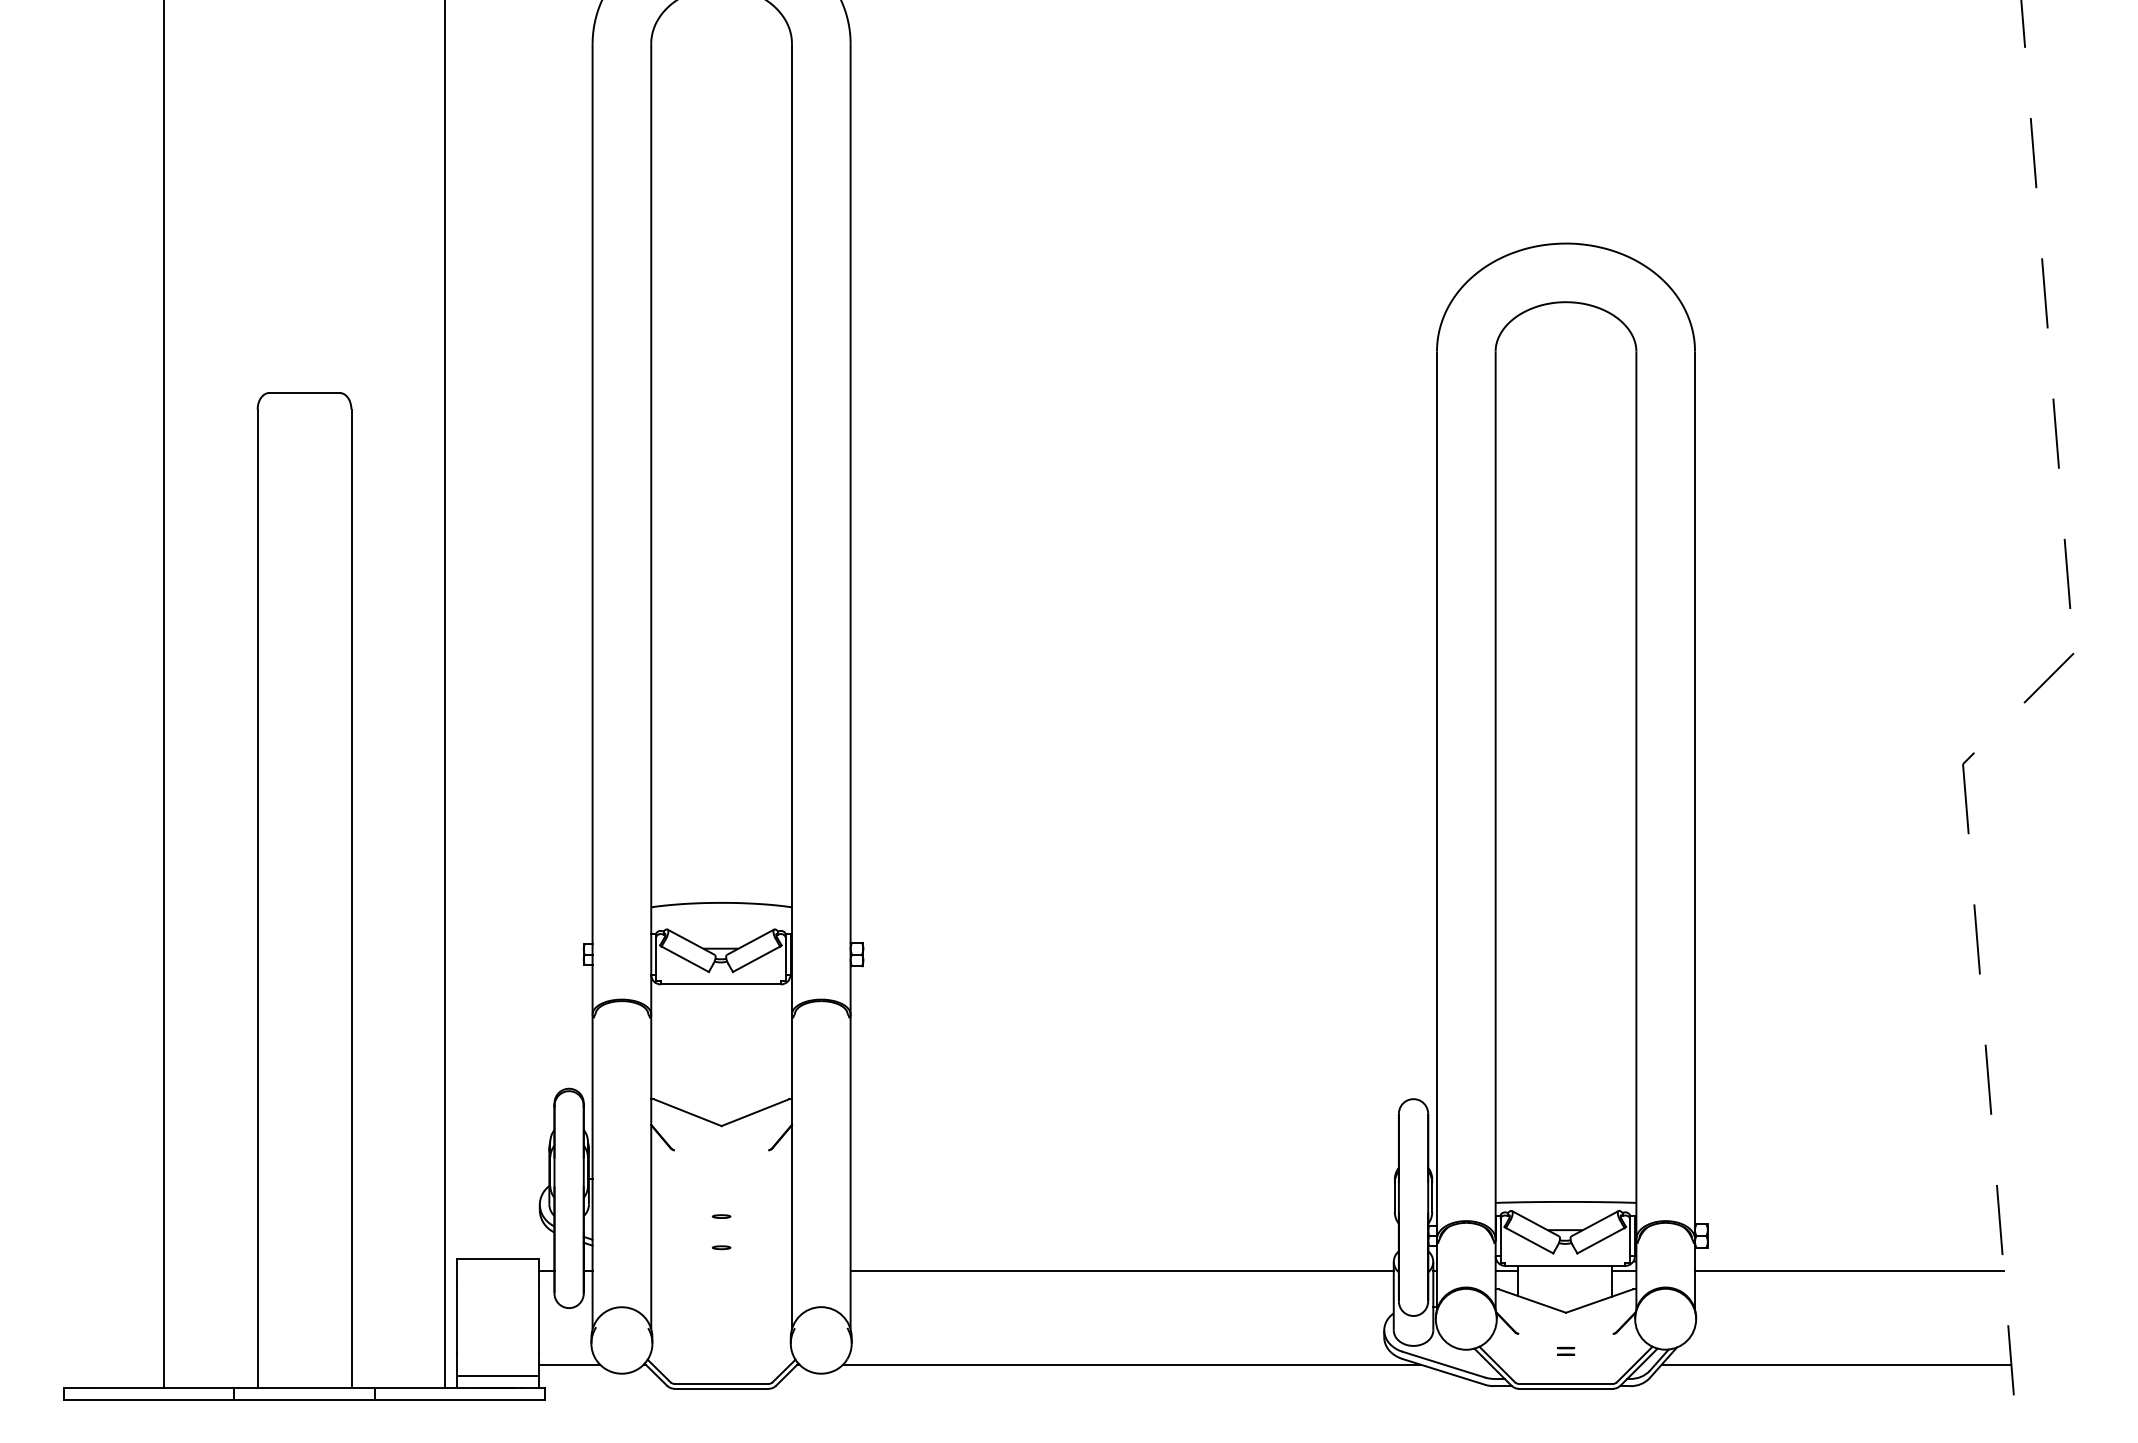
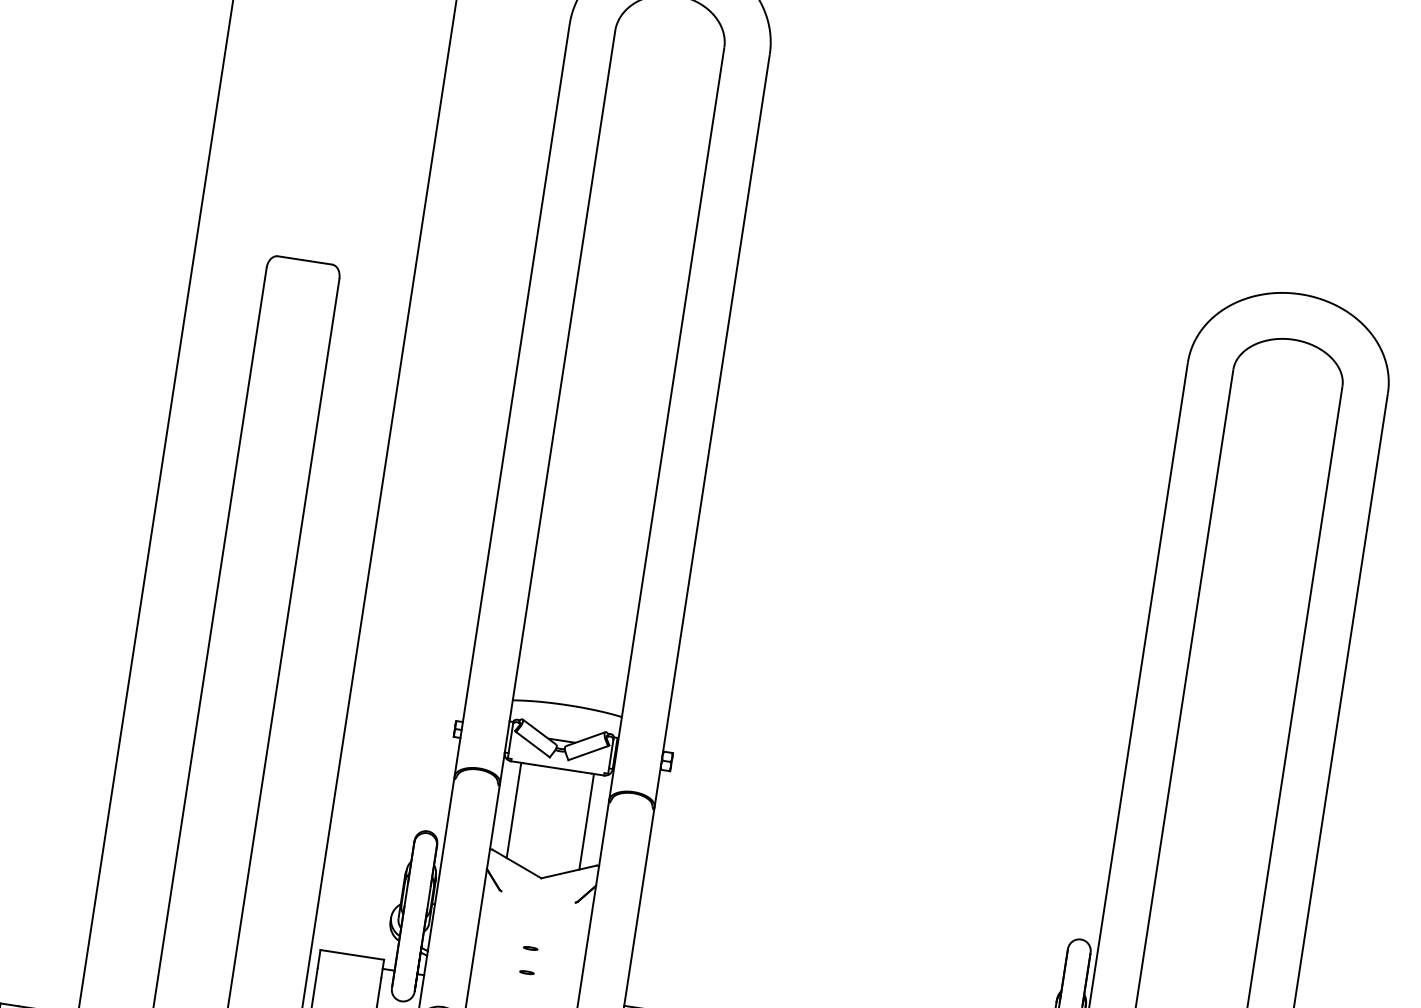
line: (673, 1045) -> (513, 810), added
line: (767, 1045) -> (586, 821), added

